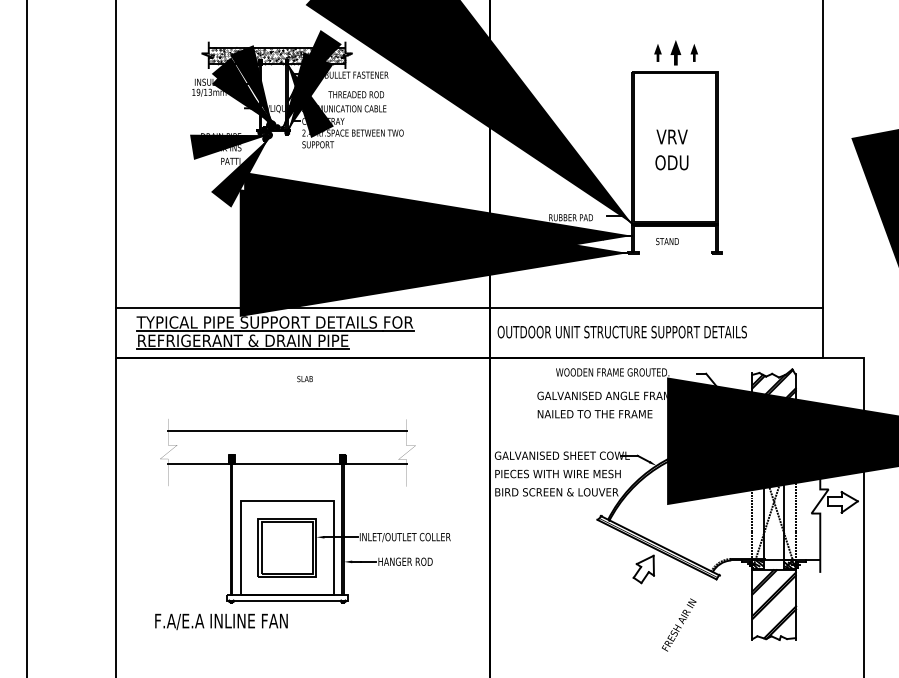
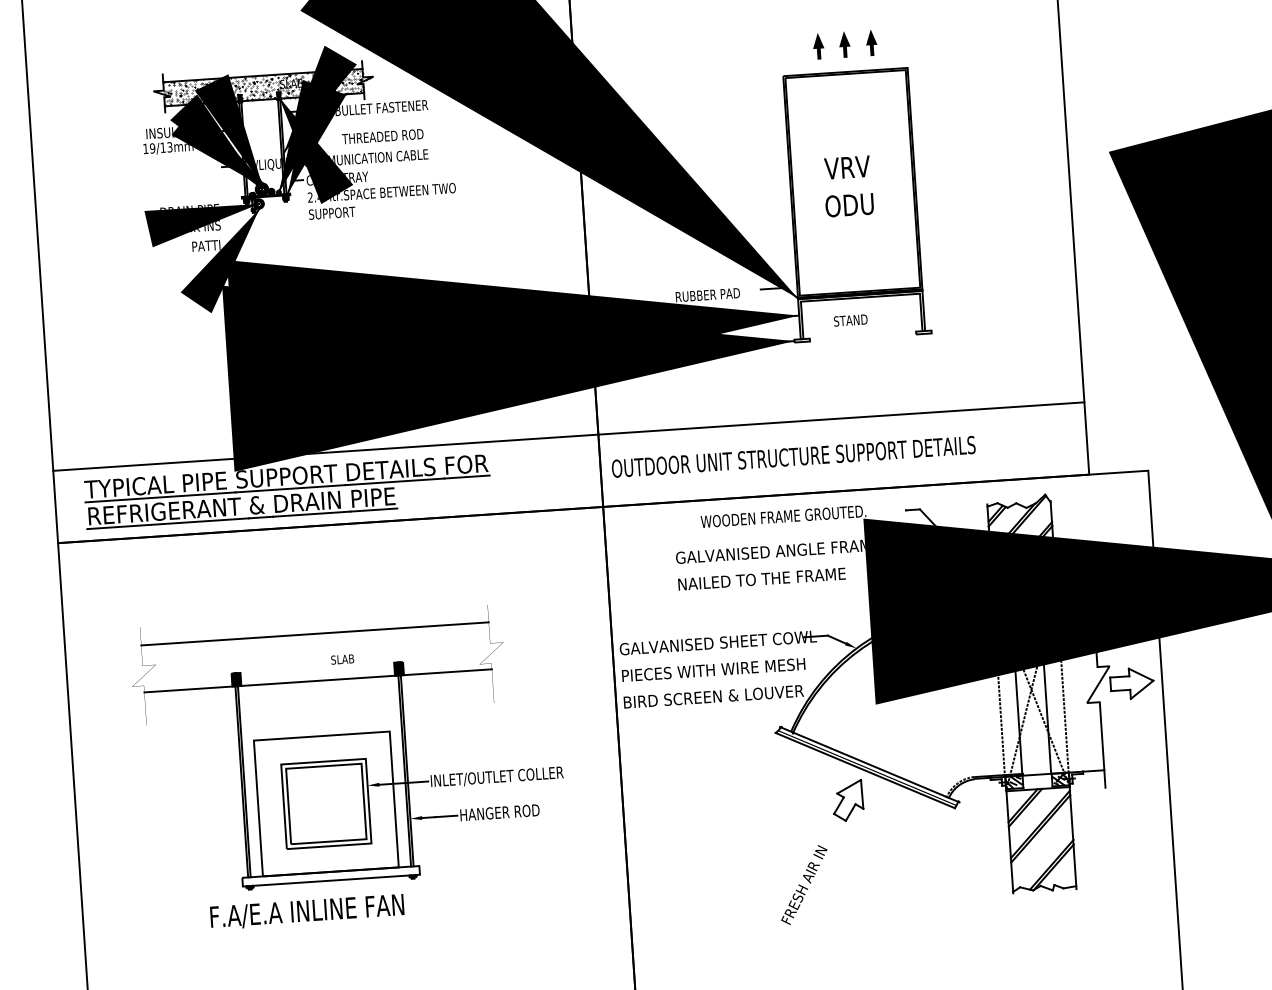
part: (675, 52) -> (844, 44), size x0.71
text: (304, 379) -> (341, 660), moved
text: (221, 621) -> (307, 911), moved
text: (679, 624) -> (804, 884), moved

